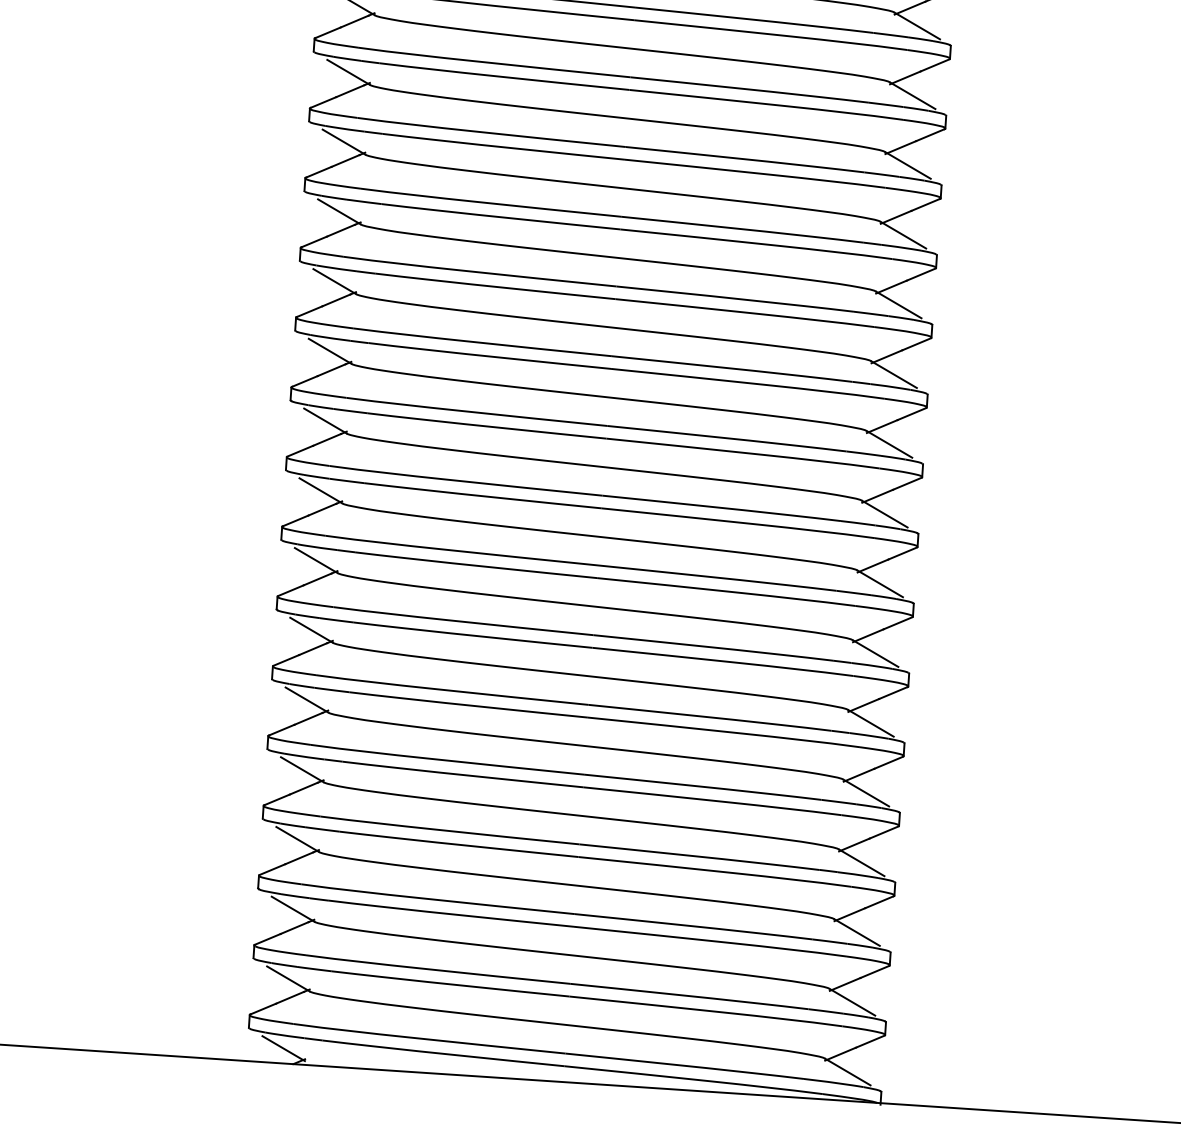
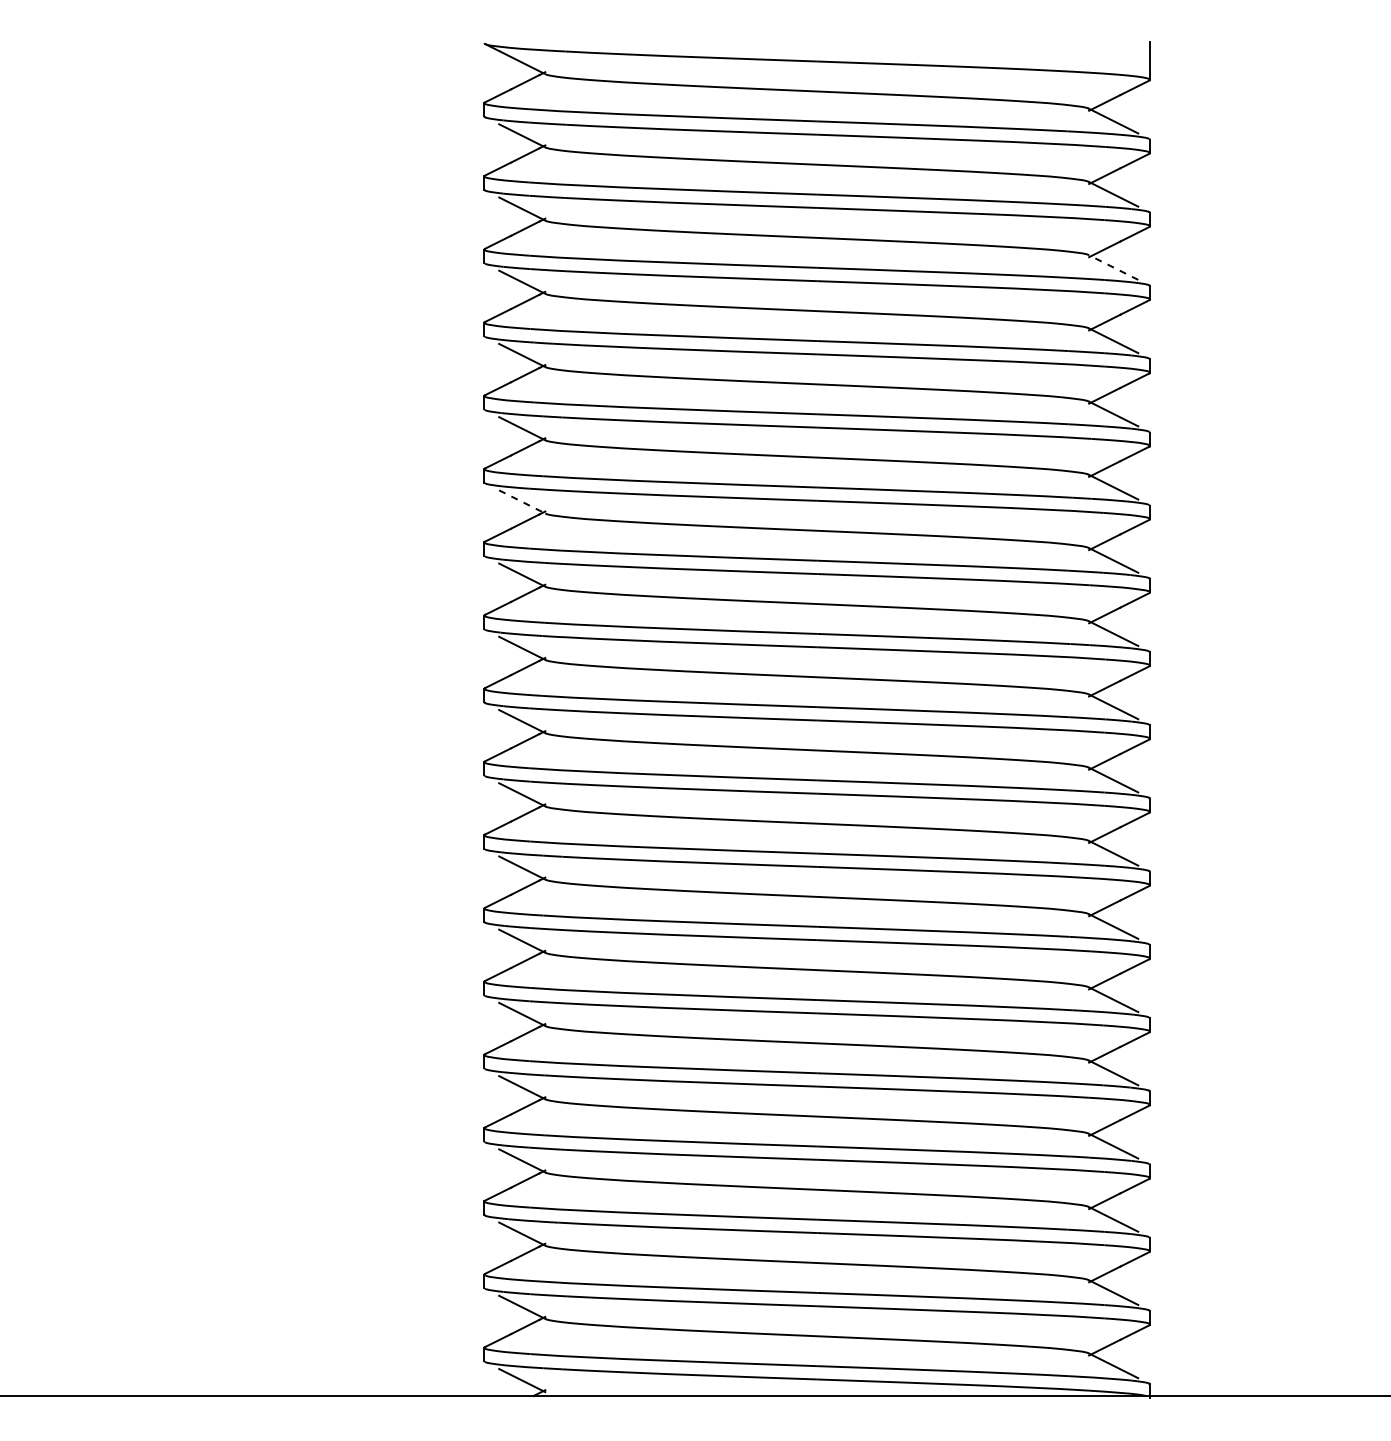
line: (917, 25) -> (1113, 267), solid -> dashed
line: (339, 211) -> (522, 501), solid -> dashed

